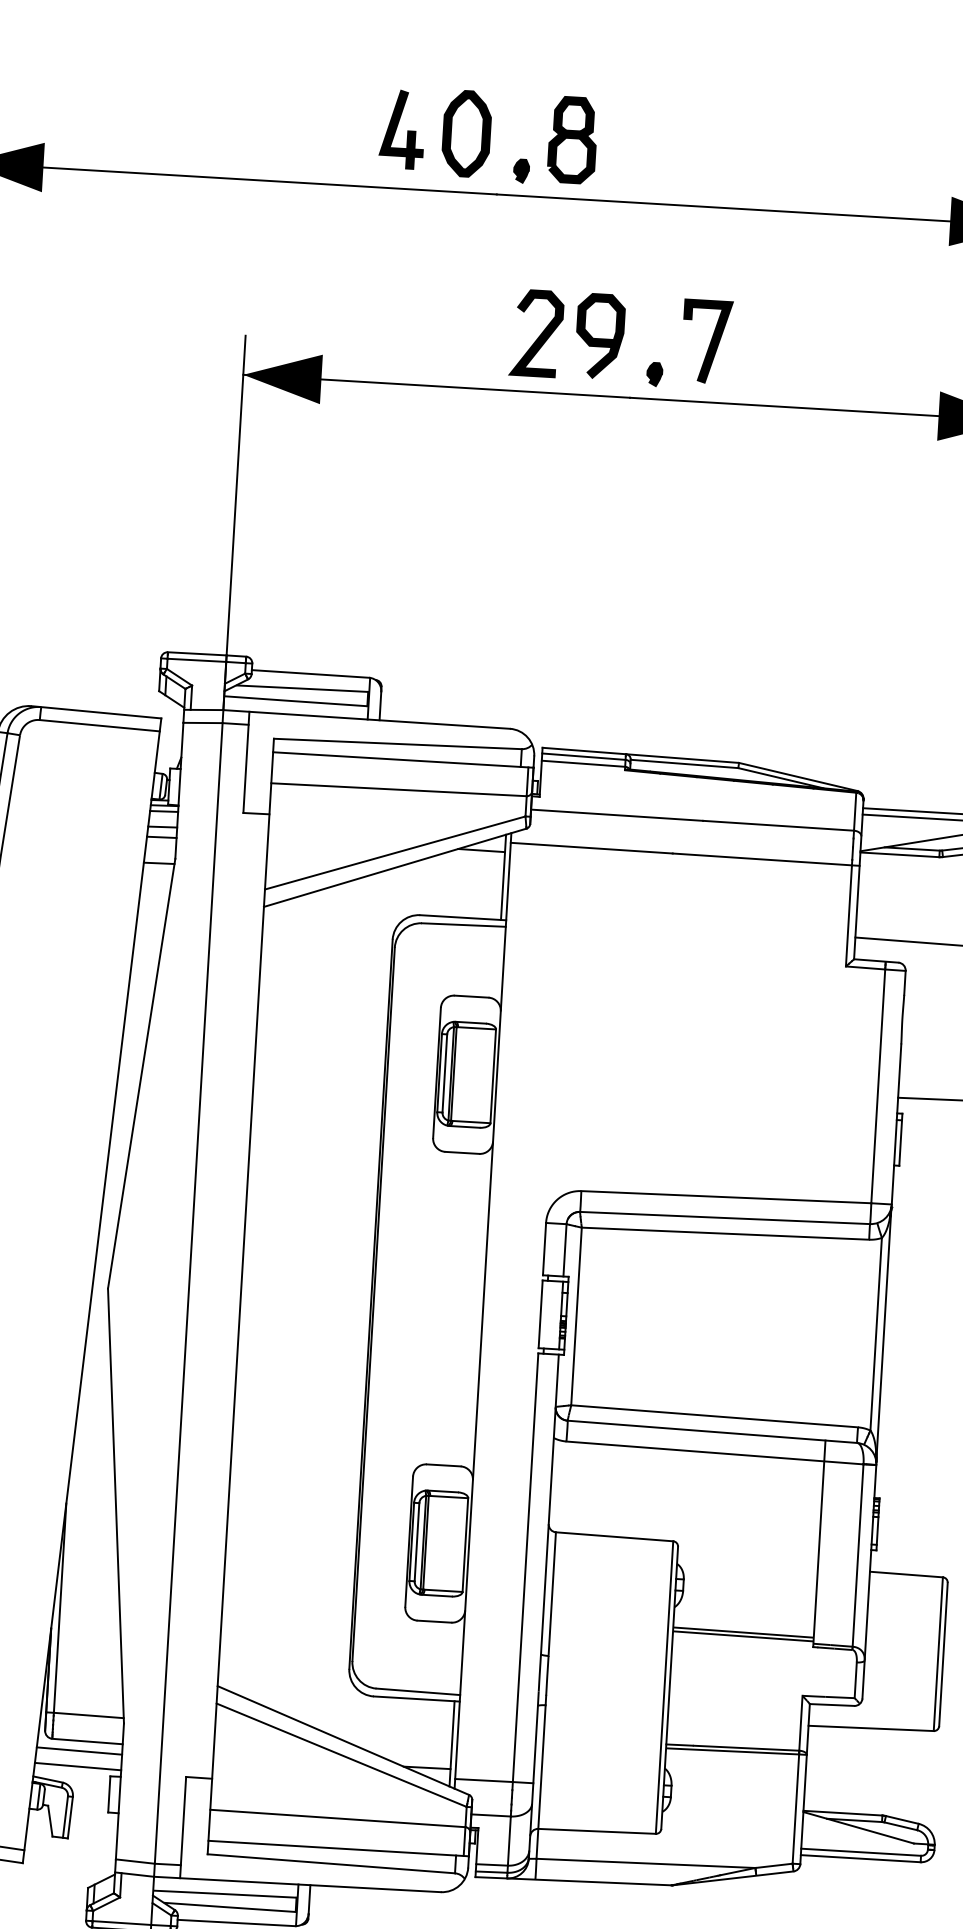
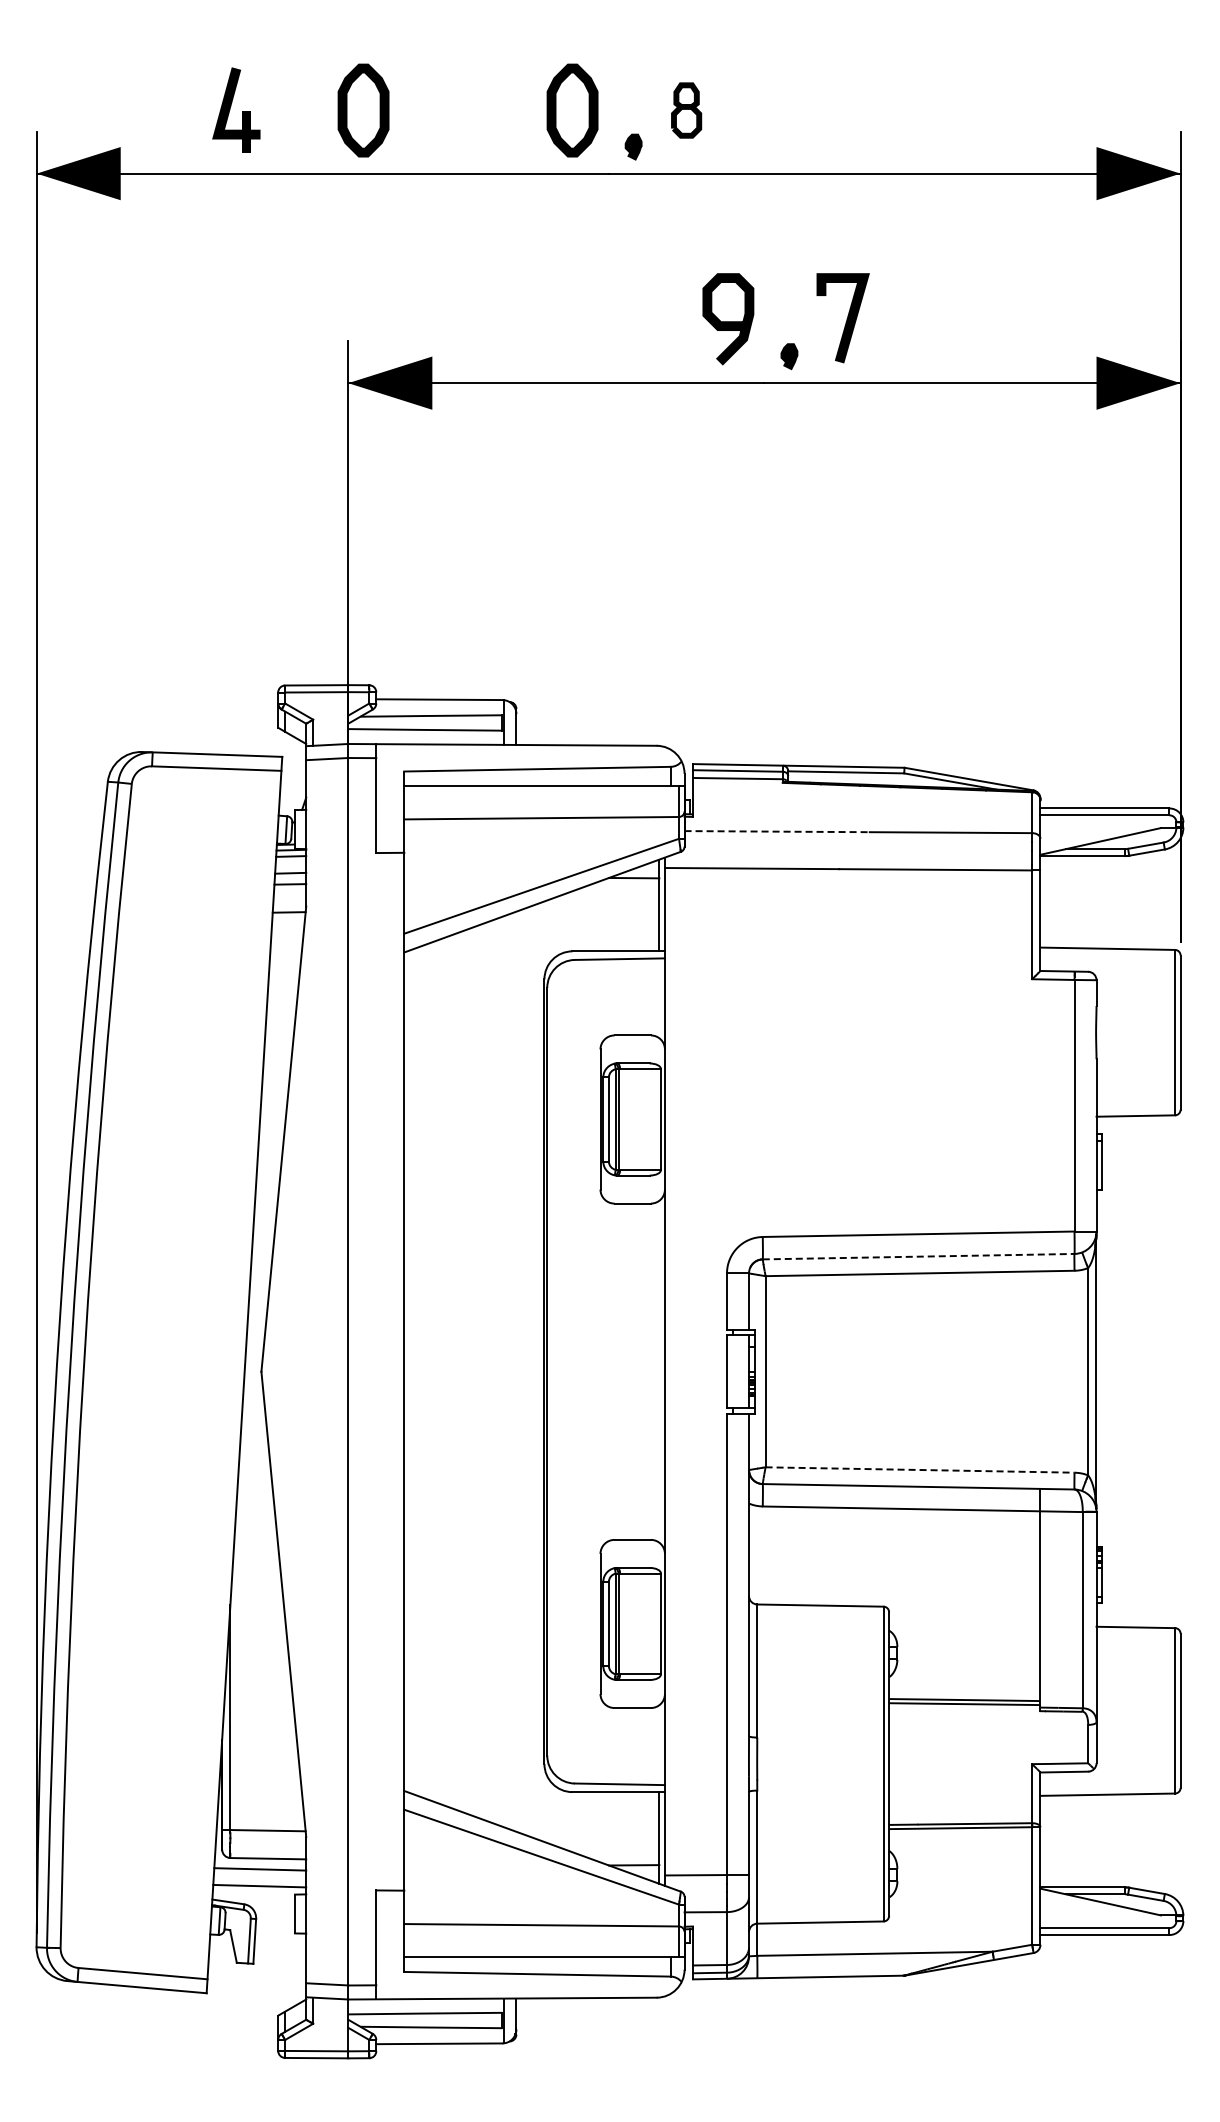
part: (272, 122) -> (363, 110), added
part: (402, 129) -> (236, 109), moved
part: (572, 140) -> (686, 110), size x0.6
curve: (539, 334) -> (663, 321), removed
line: (617, 815) -> (777, 831), solid -> dashed
line: (724, 1217) -> (918, 1256), solid -> dashed
line: (715, 1416) -> (920, 1470), solid -> dashed

